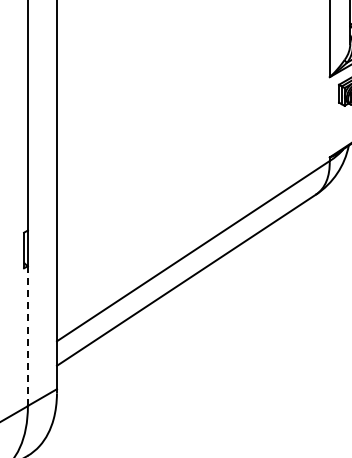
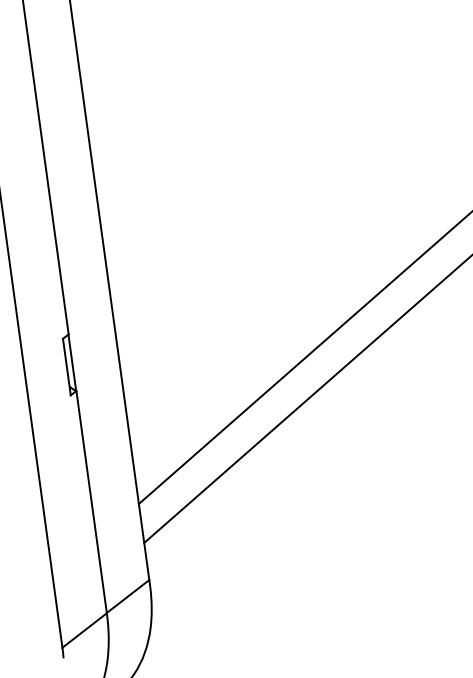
line: (27, 336) -> (91, 502), dashed -> solid

